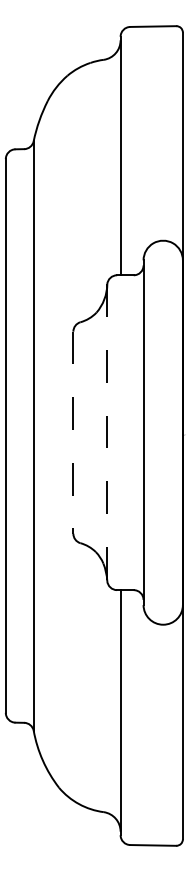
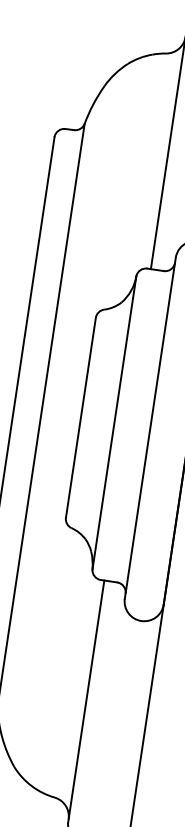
line: (73, 433) -> (80, 418), dashed -> solid
line: (107, 433) -> (114, 423), dashed -> solid

